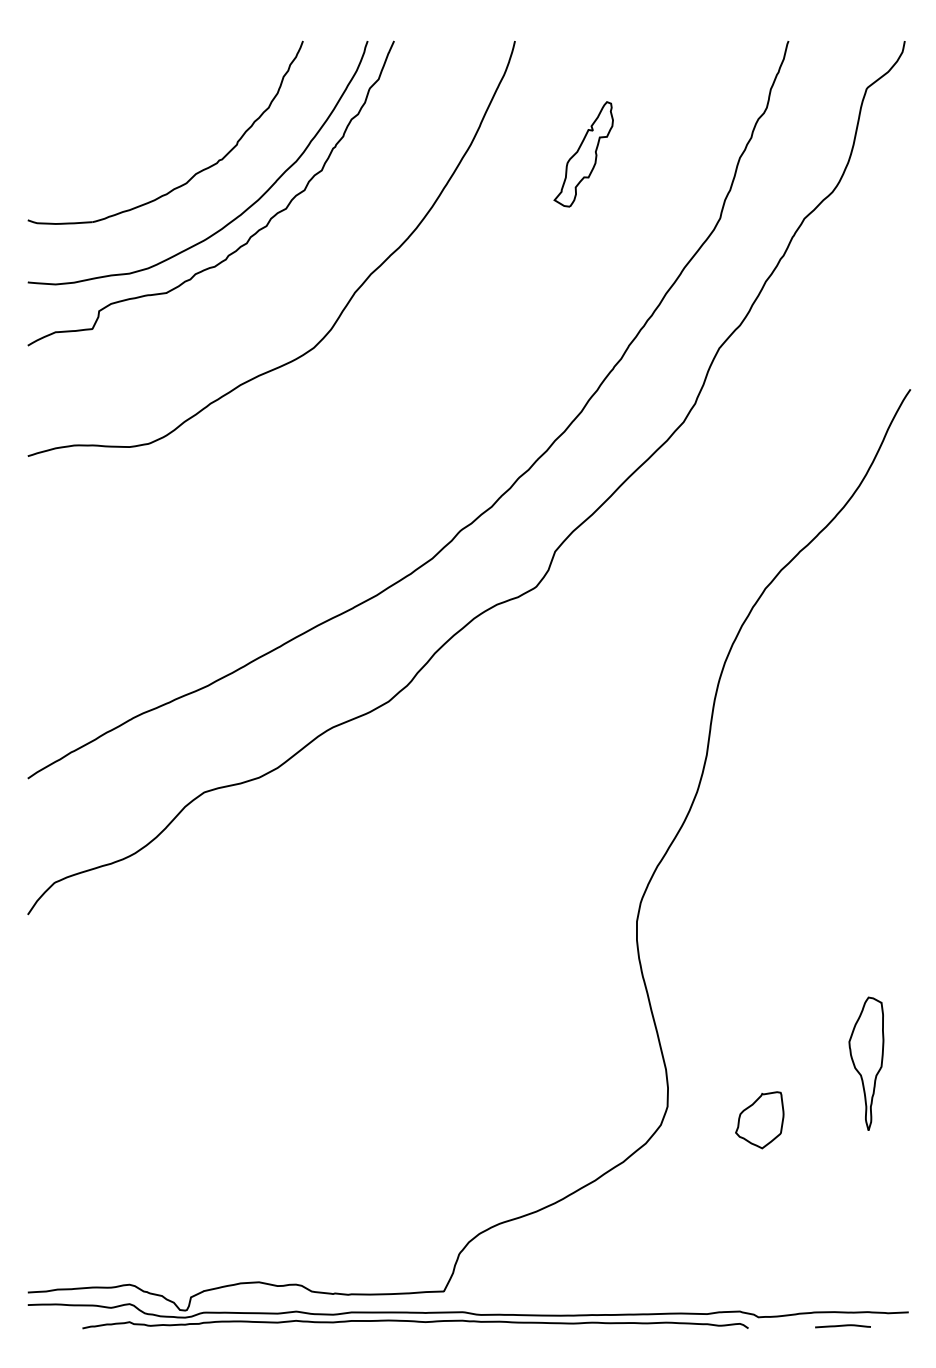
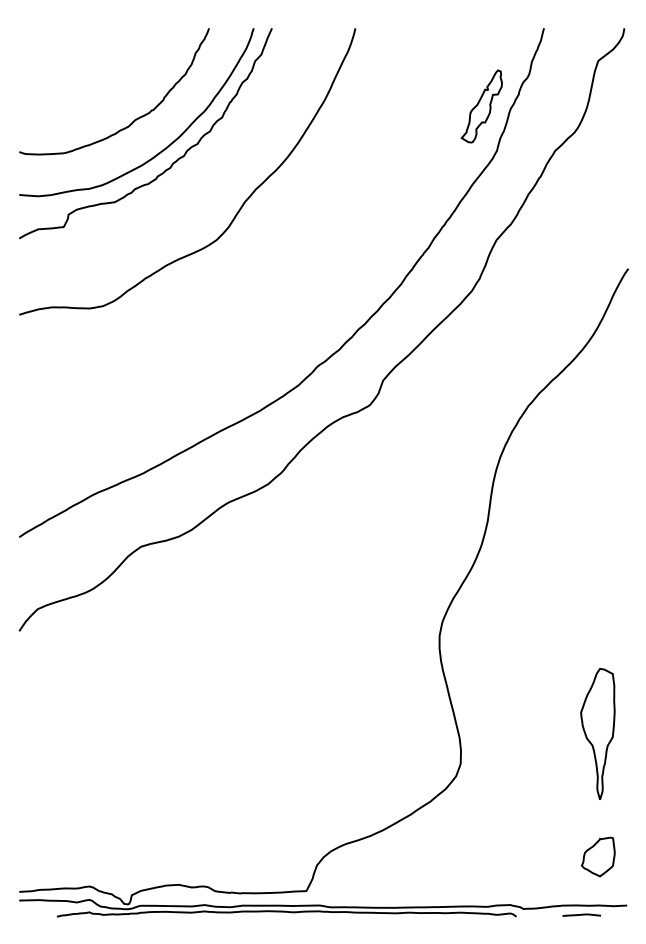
part: (583, 154) -> (481, 106), moved
part: (865, 1062) -> (597, 733), size x1.43
part: (760, 1119) -> (598, 856), moved

